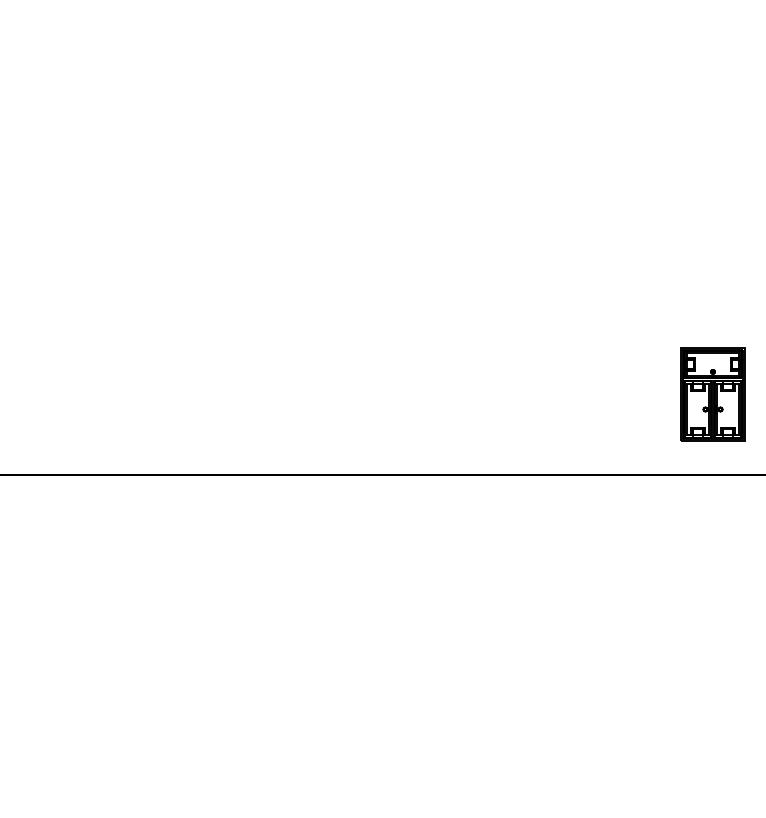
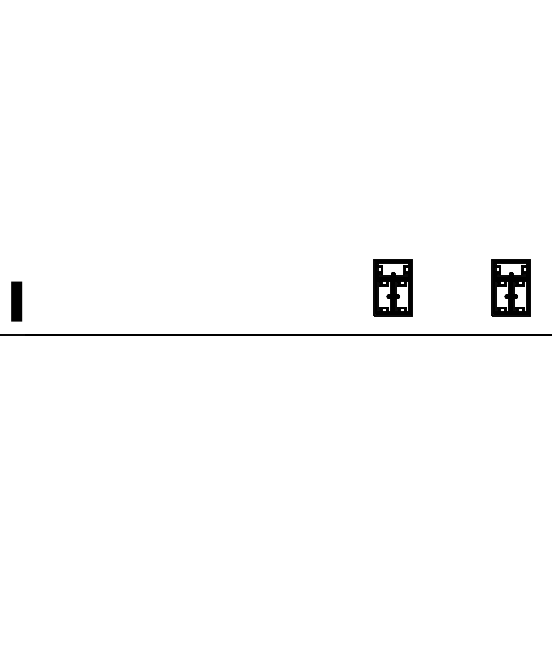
part: (513, 394) -> (392, 287), added

